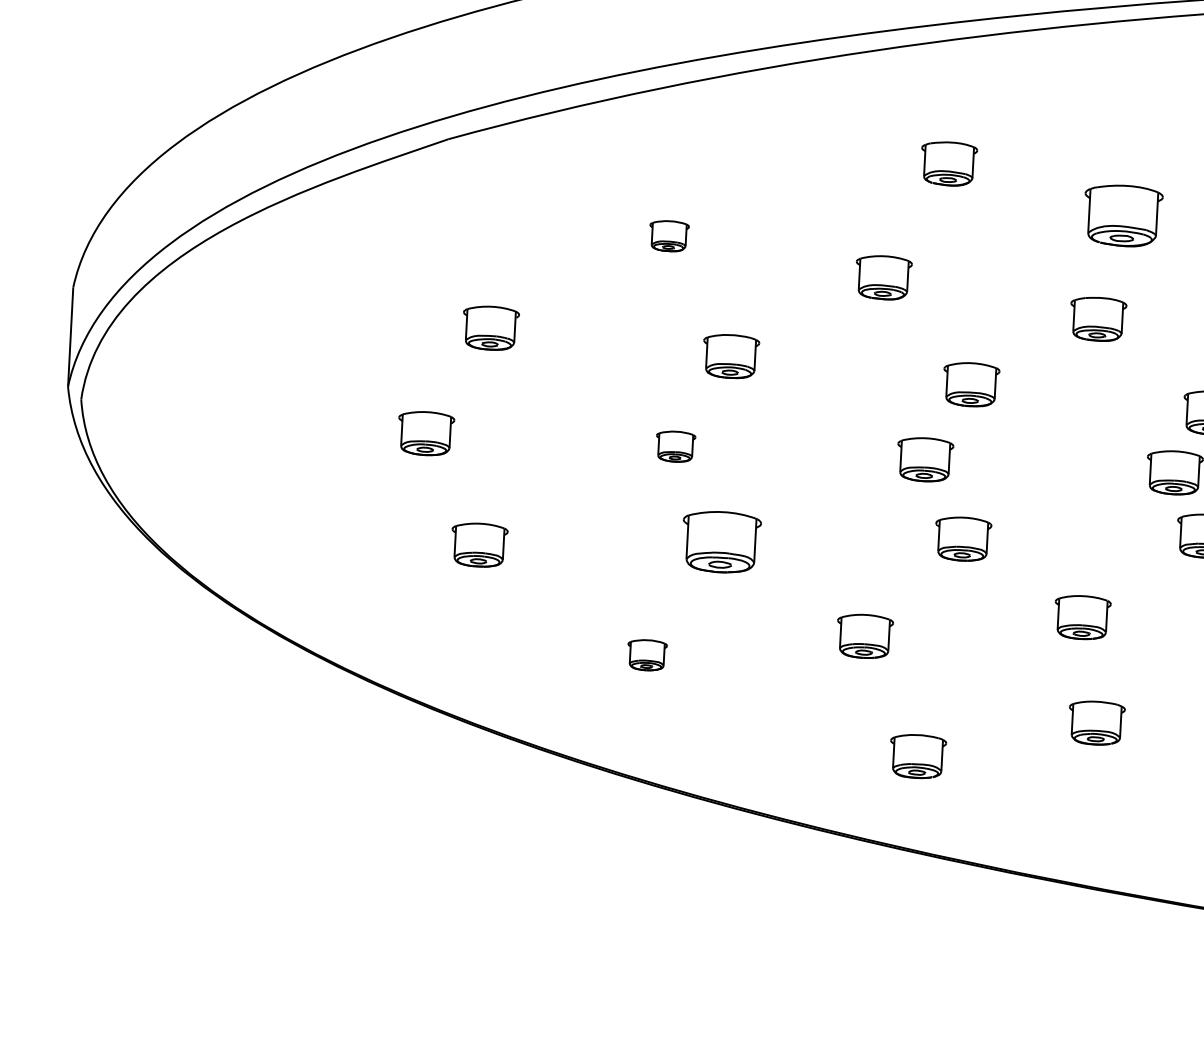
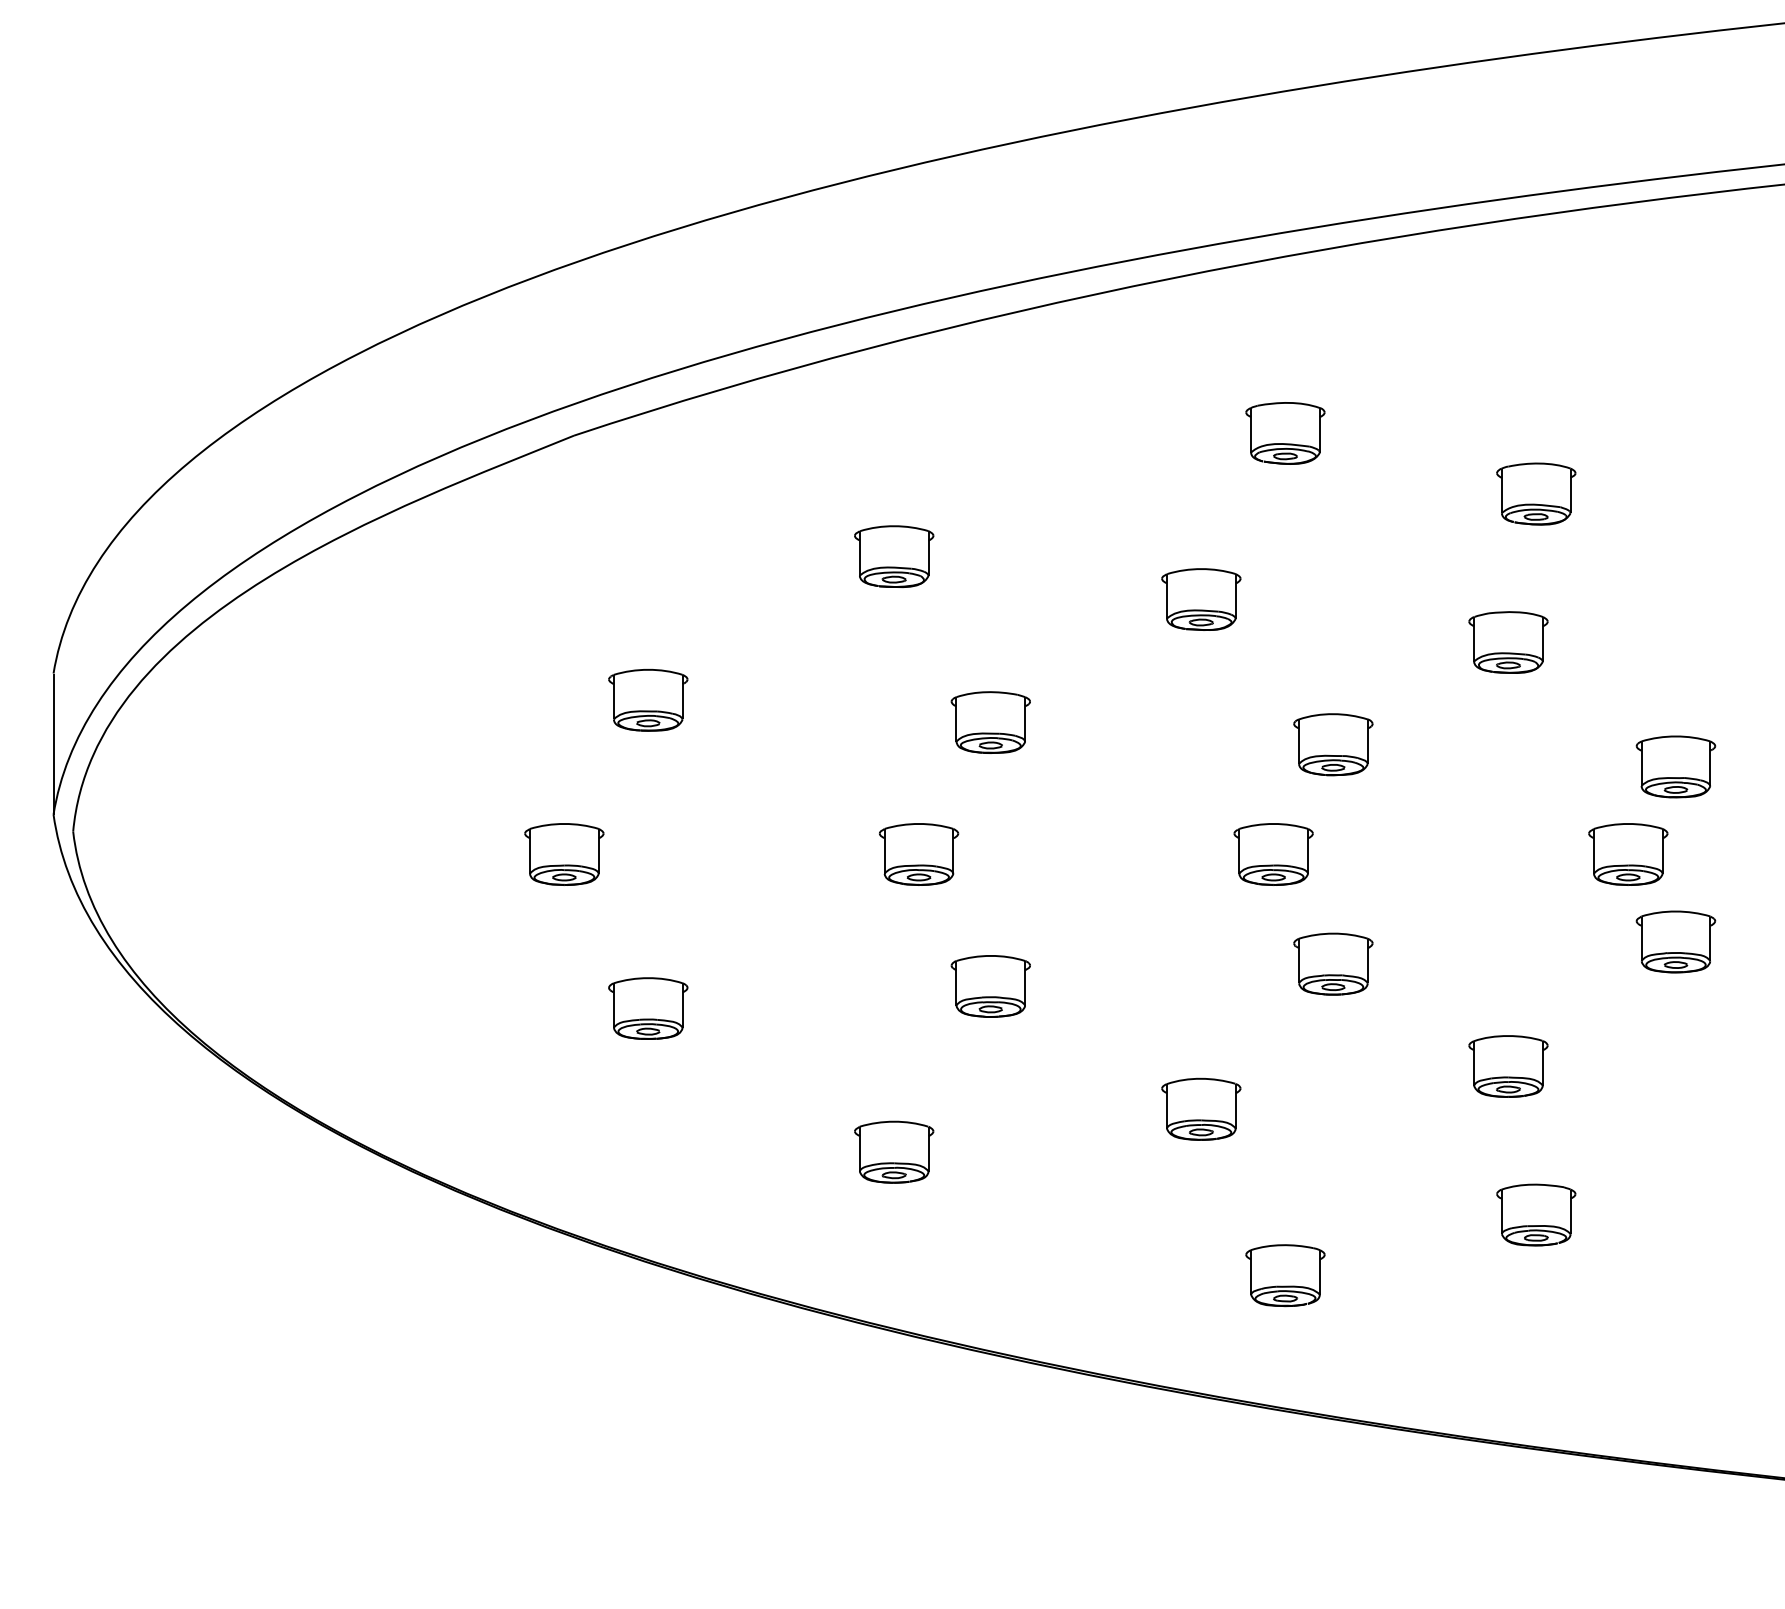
part: (1123, 215) -> (1536, 493), size x0.71
part: (669, 236) -> (894, 556), size x1.43
part: (675, 446) -> (919, 854), size x1.43
part: (721, 542) -> (990, 986), size x0.71
part: (647, 654) -> (894, 1151), size x1.43

